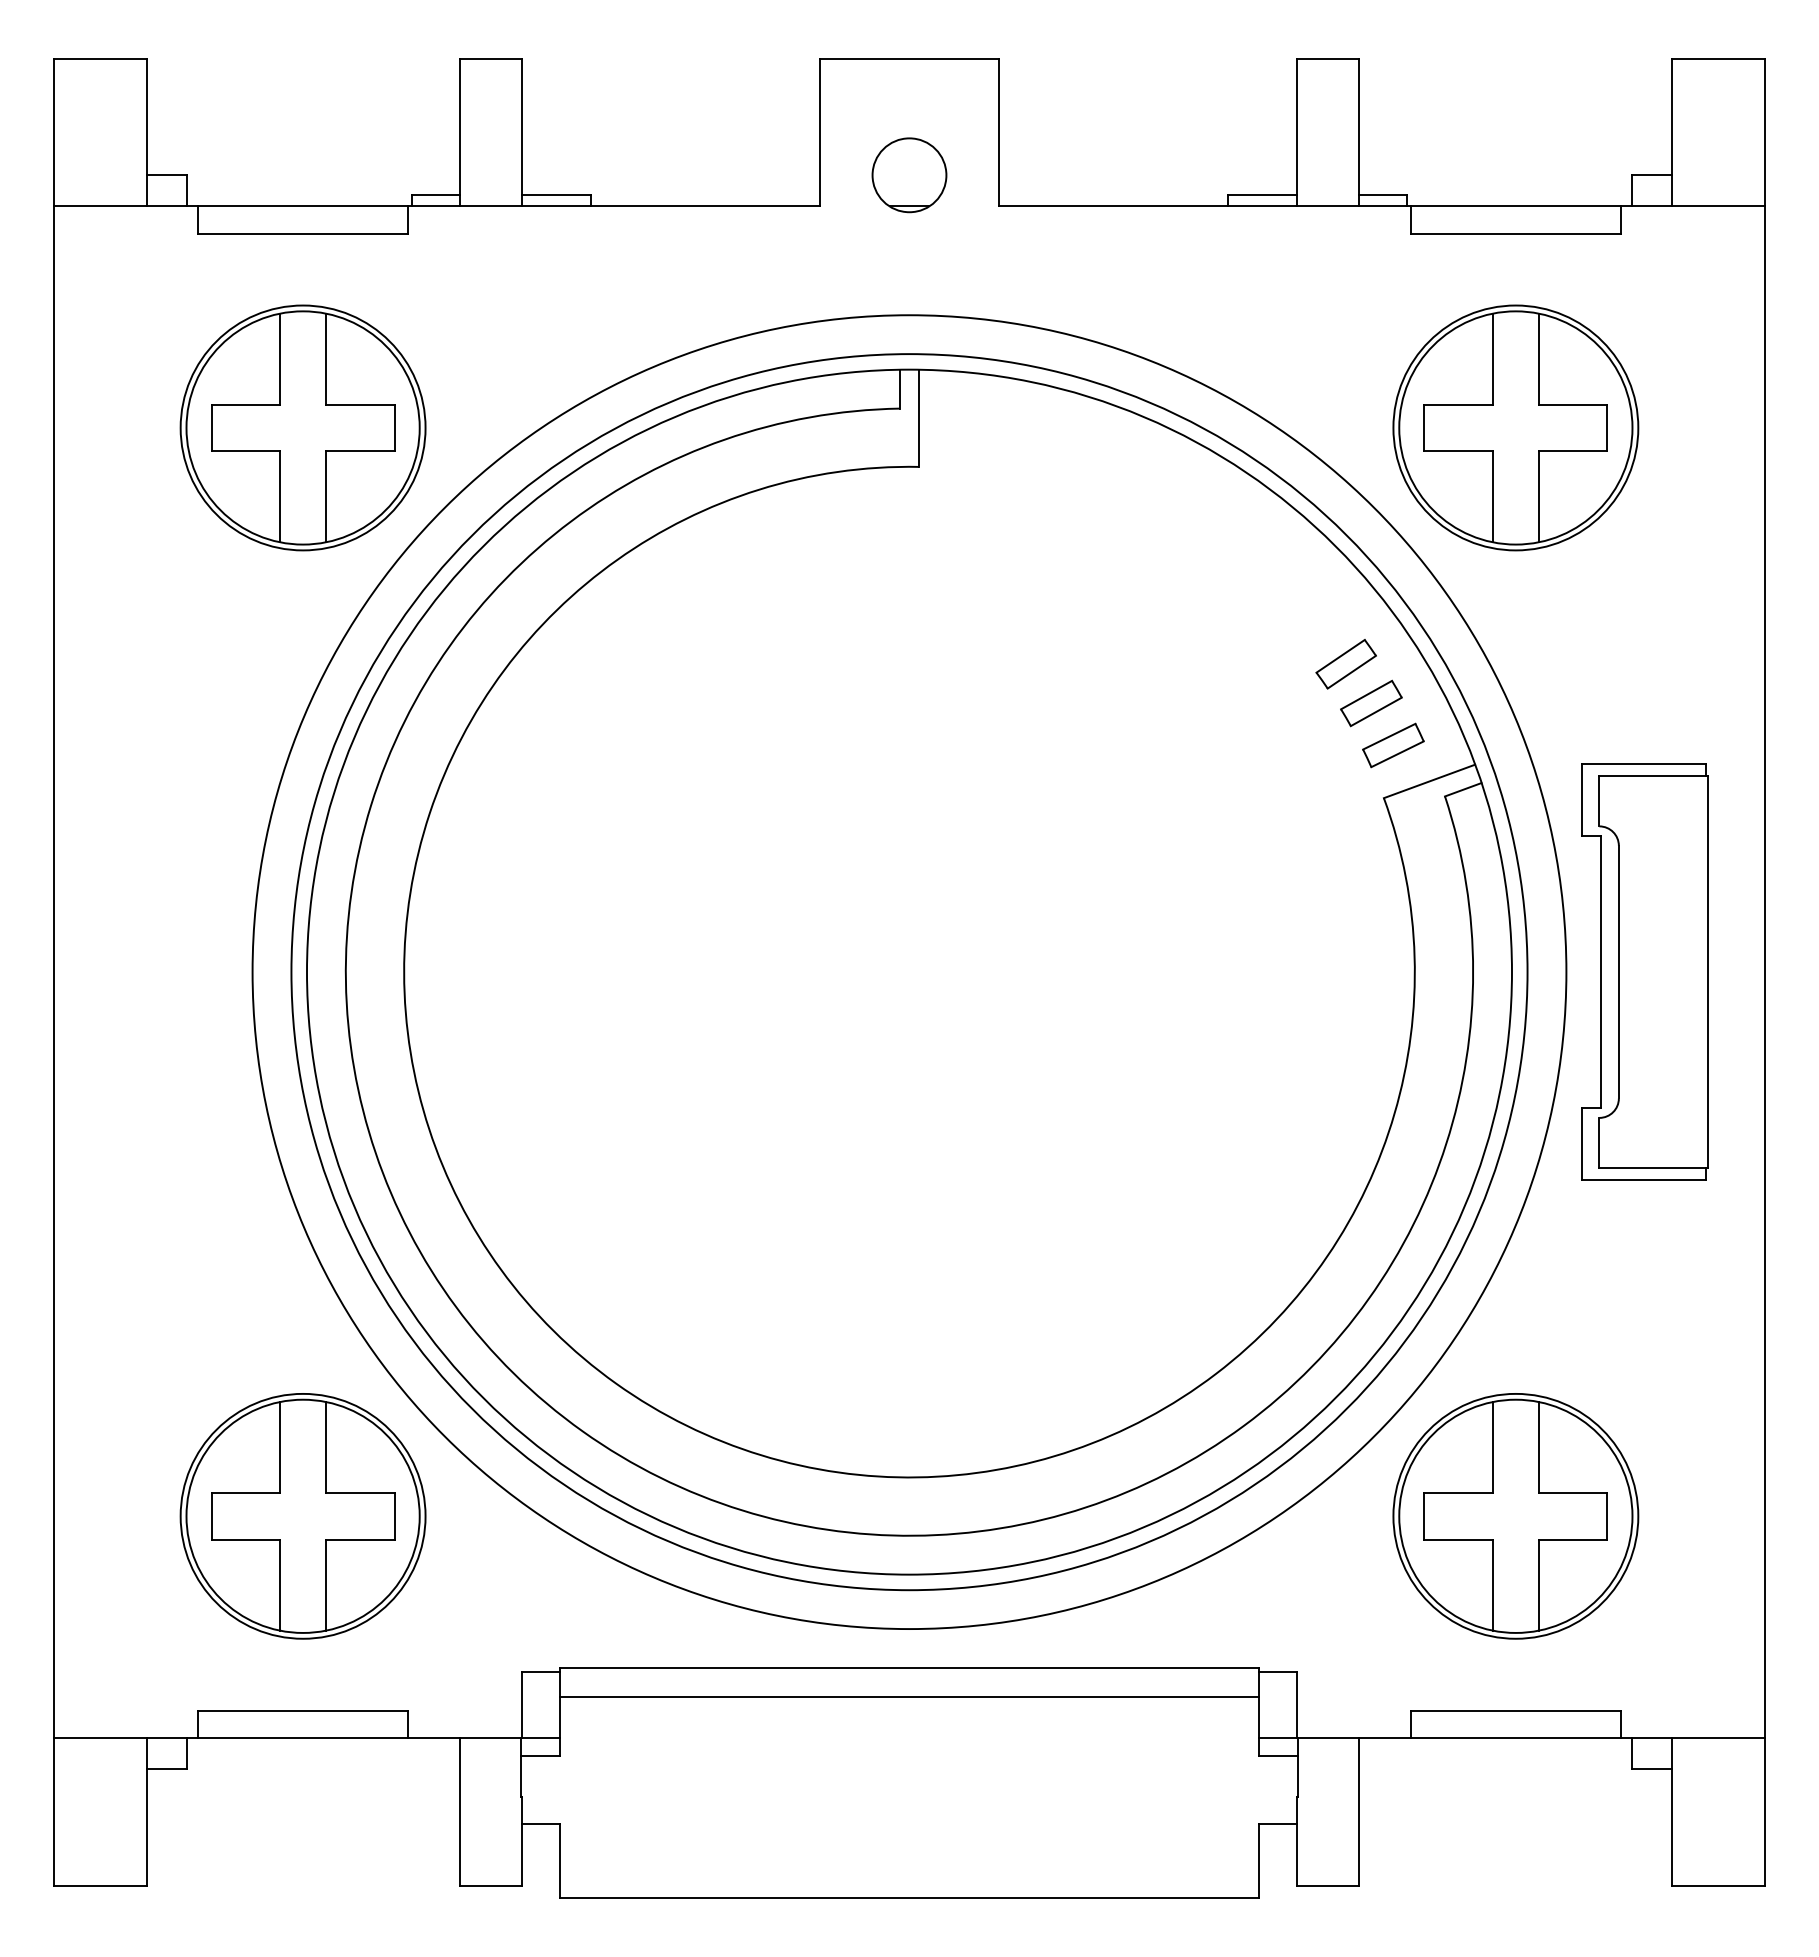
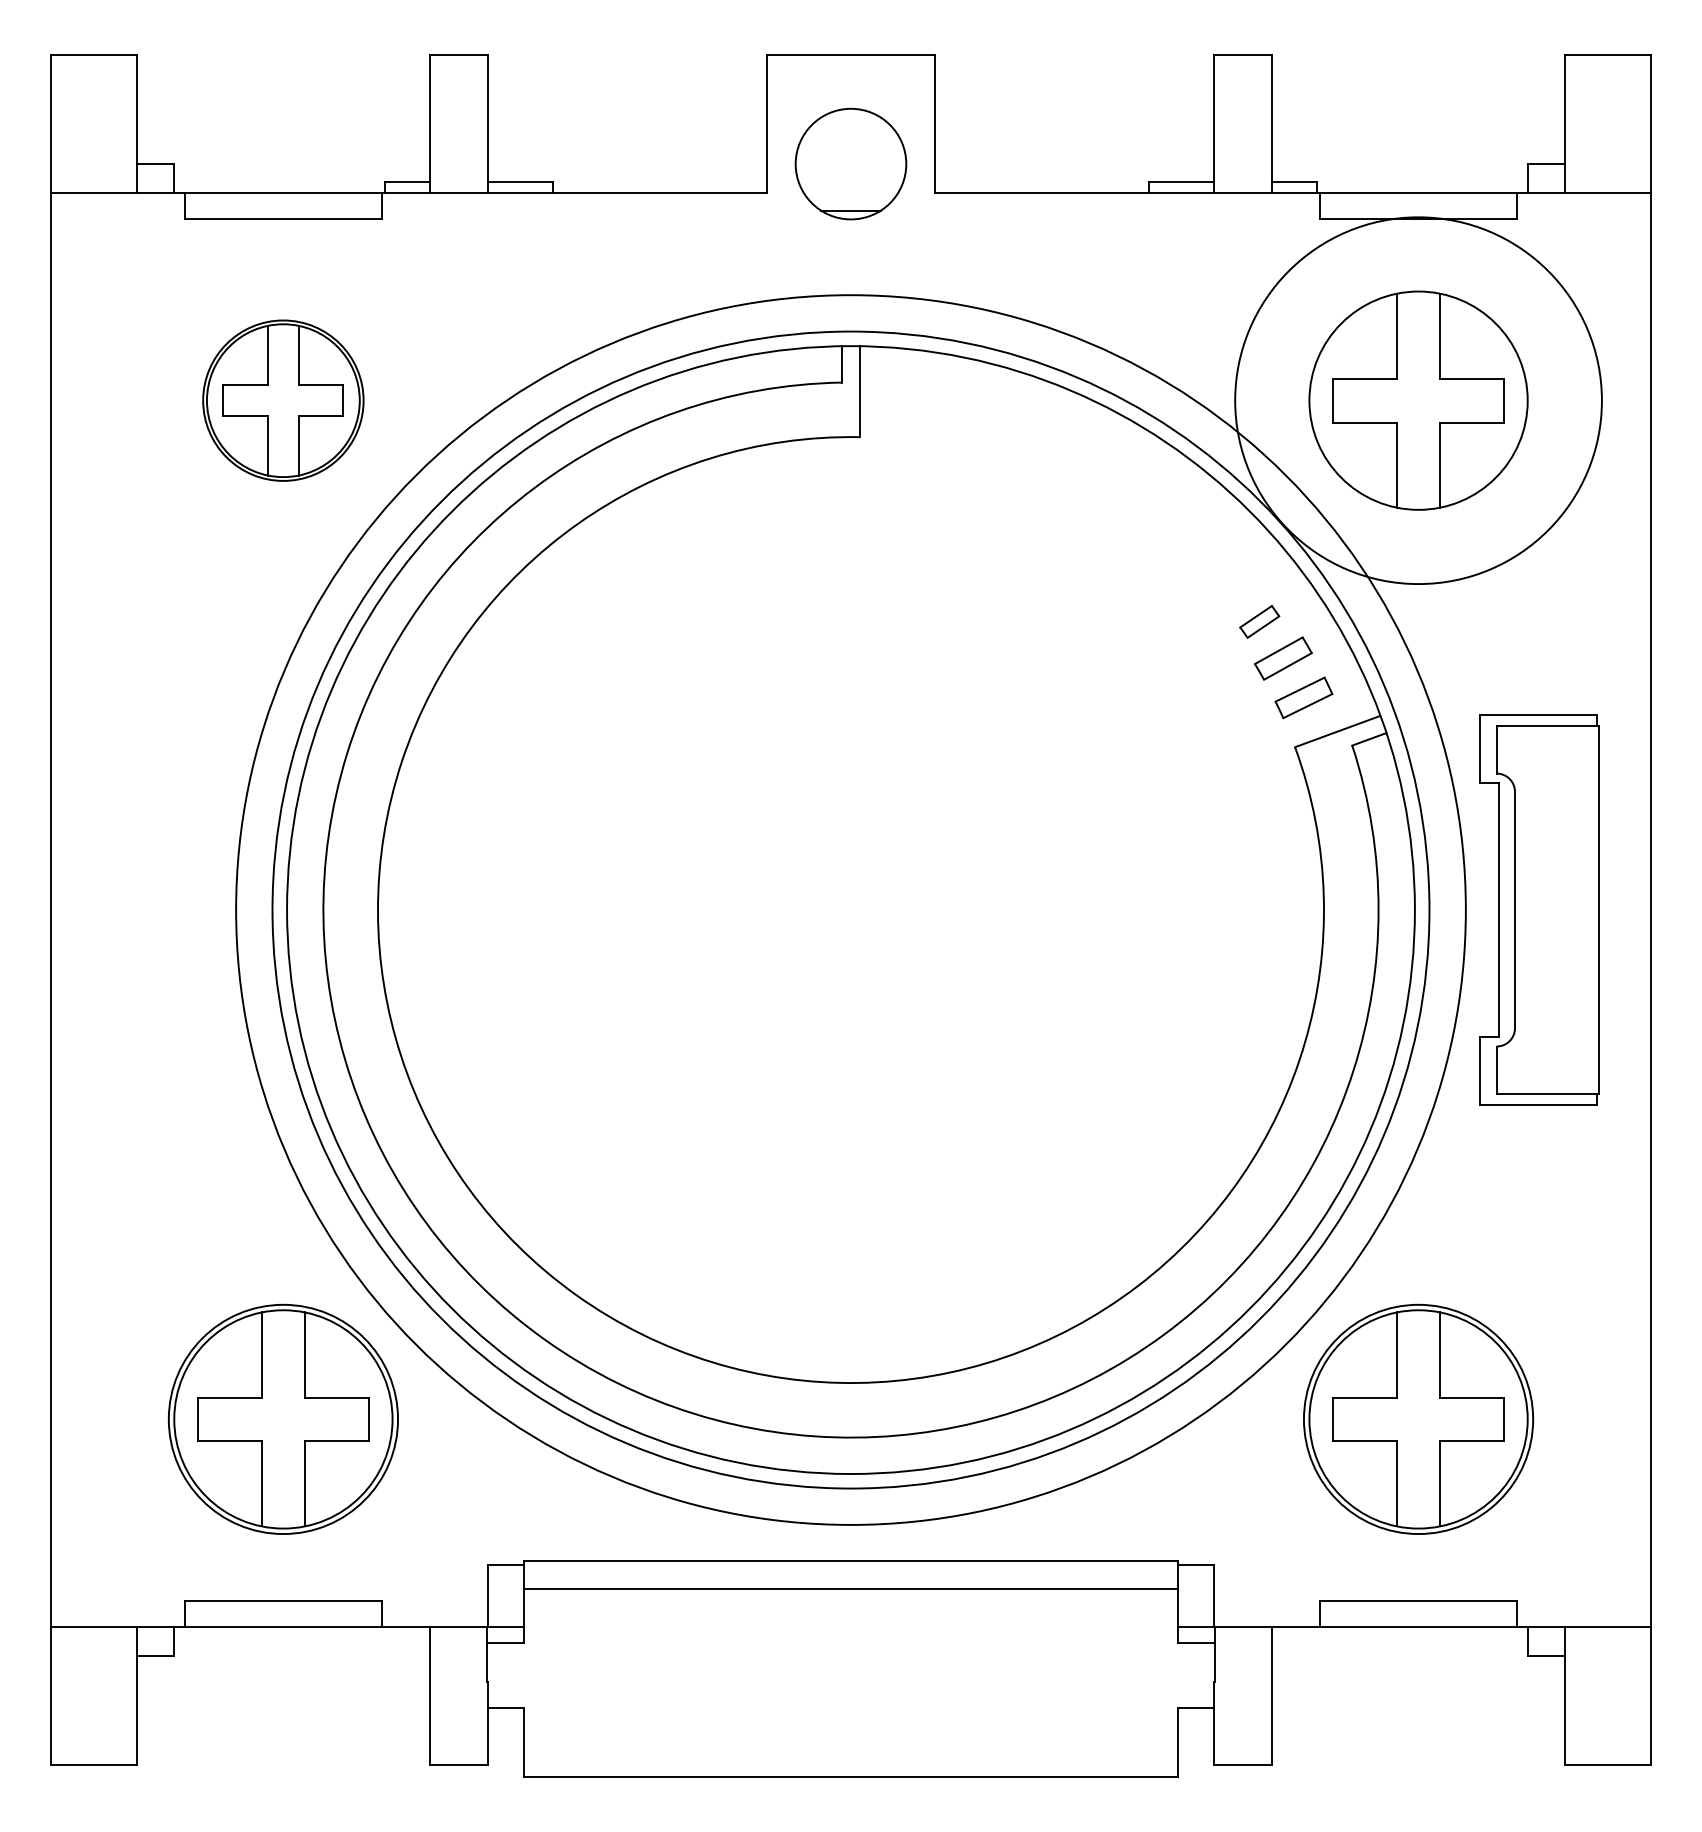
part: (909, 175) -> (851, 164), size x1.6
part: (302, 427) -> (282, 400), size x0.7
circle: (1515, 427) -> (1418, 400), size x1.6
part: (1345, 664) -> (1259, 622), size x0.7

